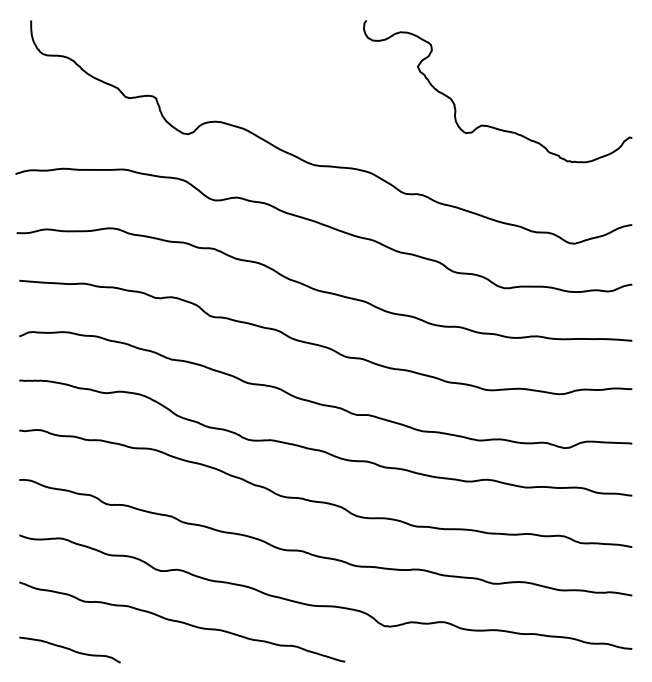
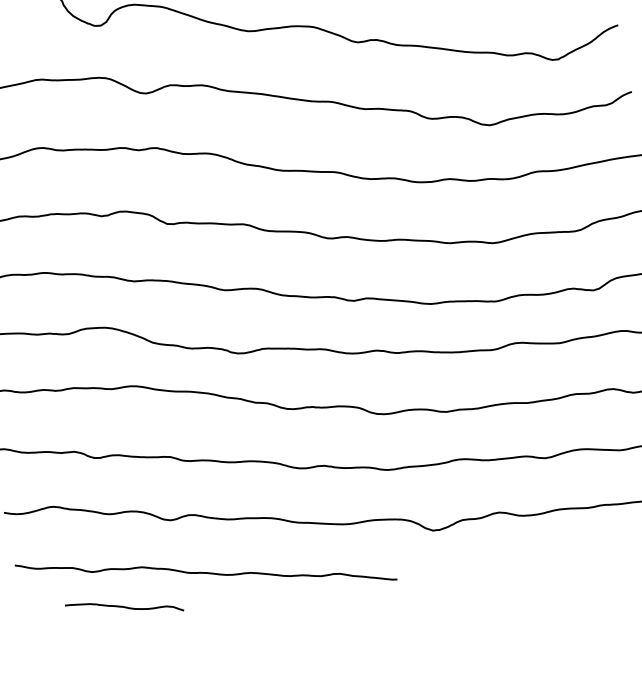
curve: (69, 649) -> (123, 607), moved

